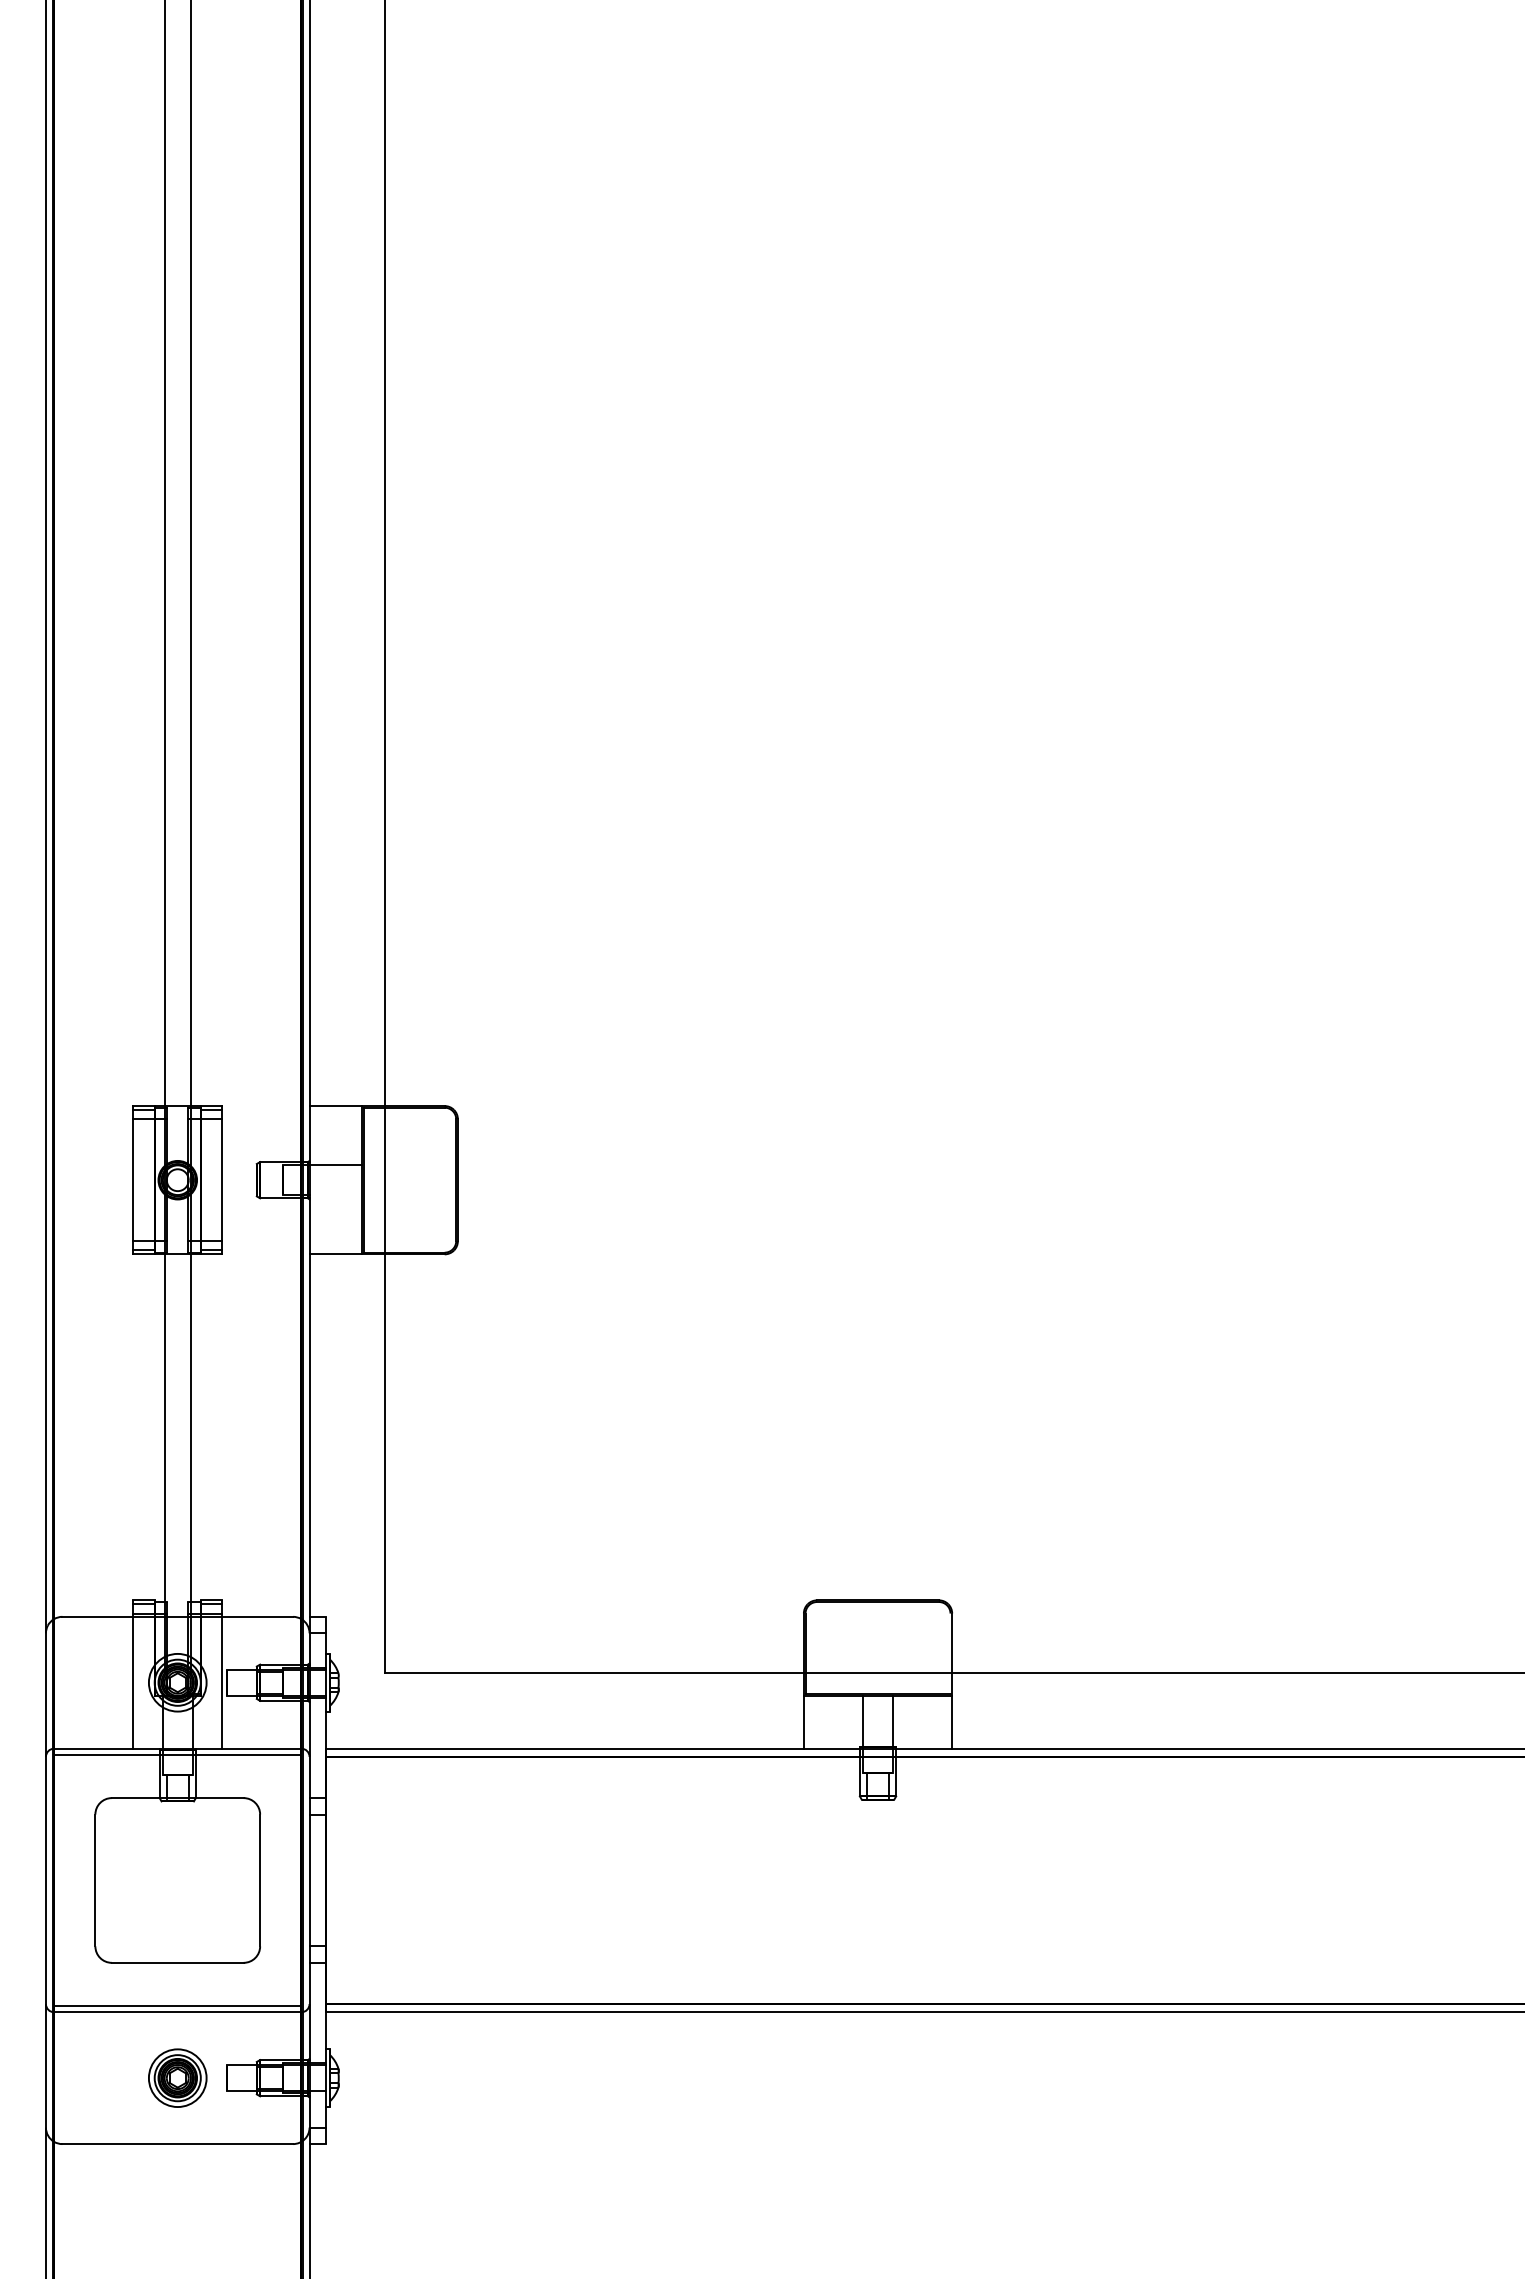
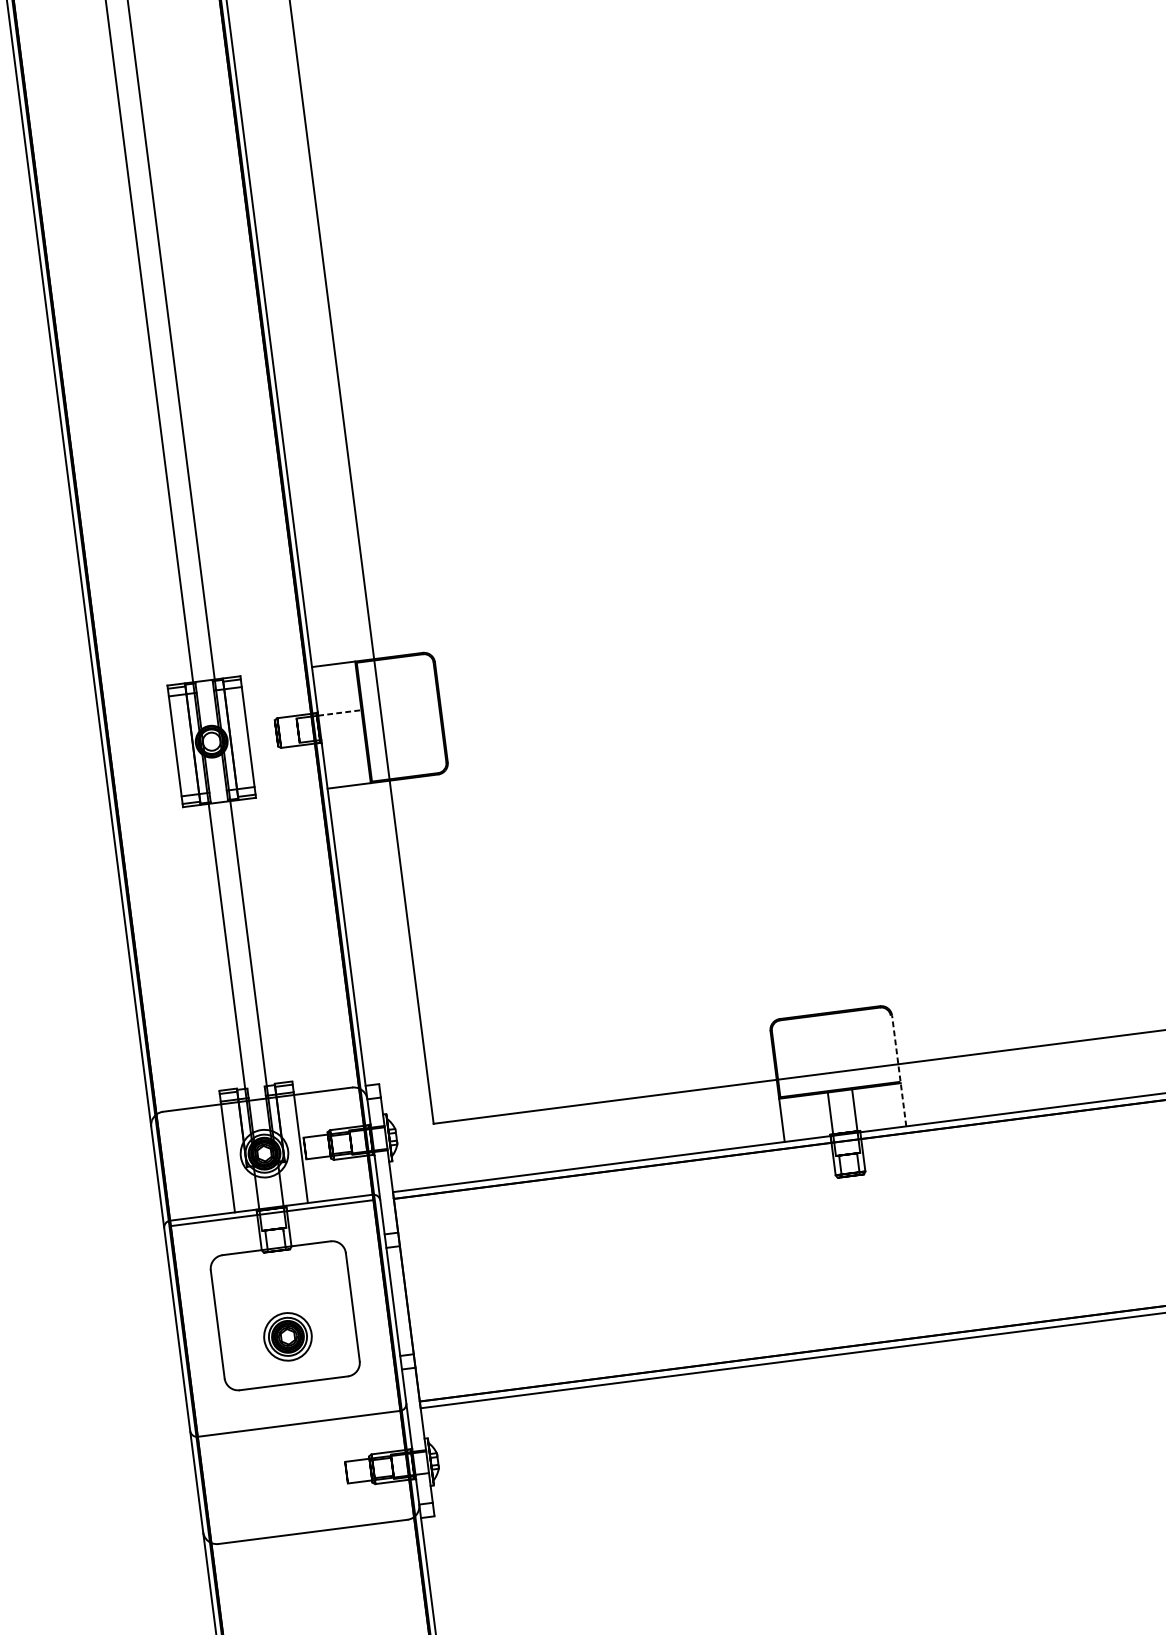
line: (336, 1165) -> (340, 712), solid -> dashed
line: (952, 1681) -> (899, 1071), solid -> dashed
line: (177, 2005) -> (298, 1418), removed
part: (177, 2077) -> (287, 1336), moved

